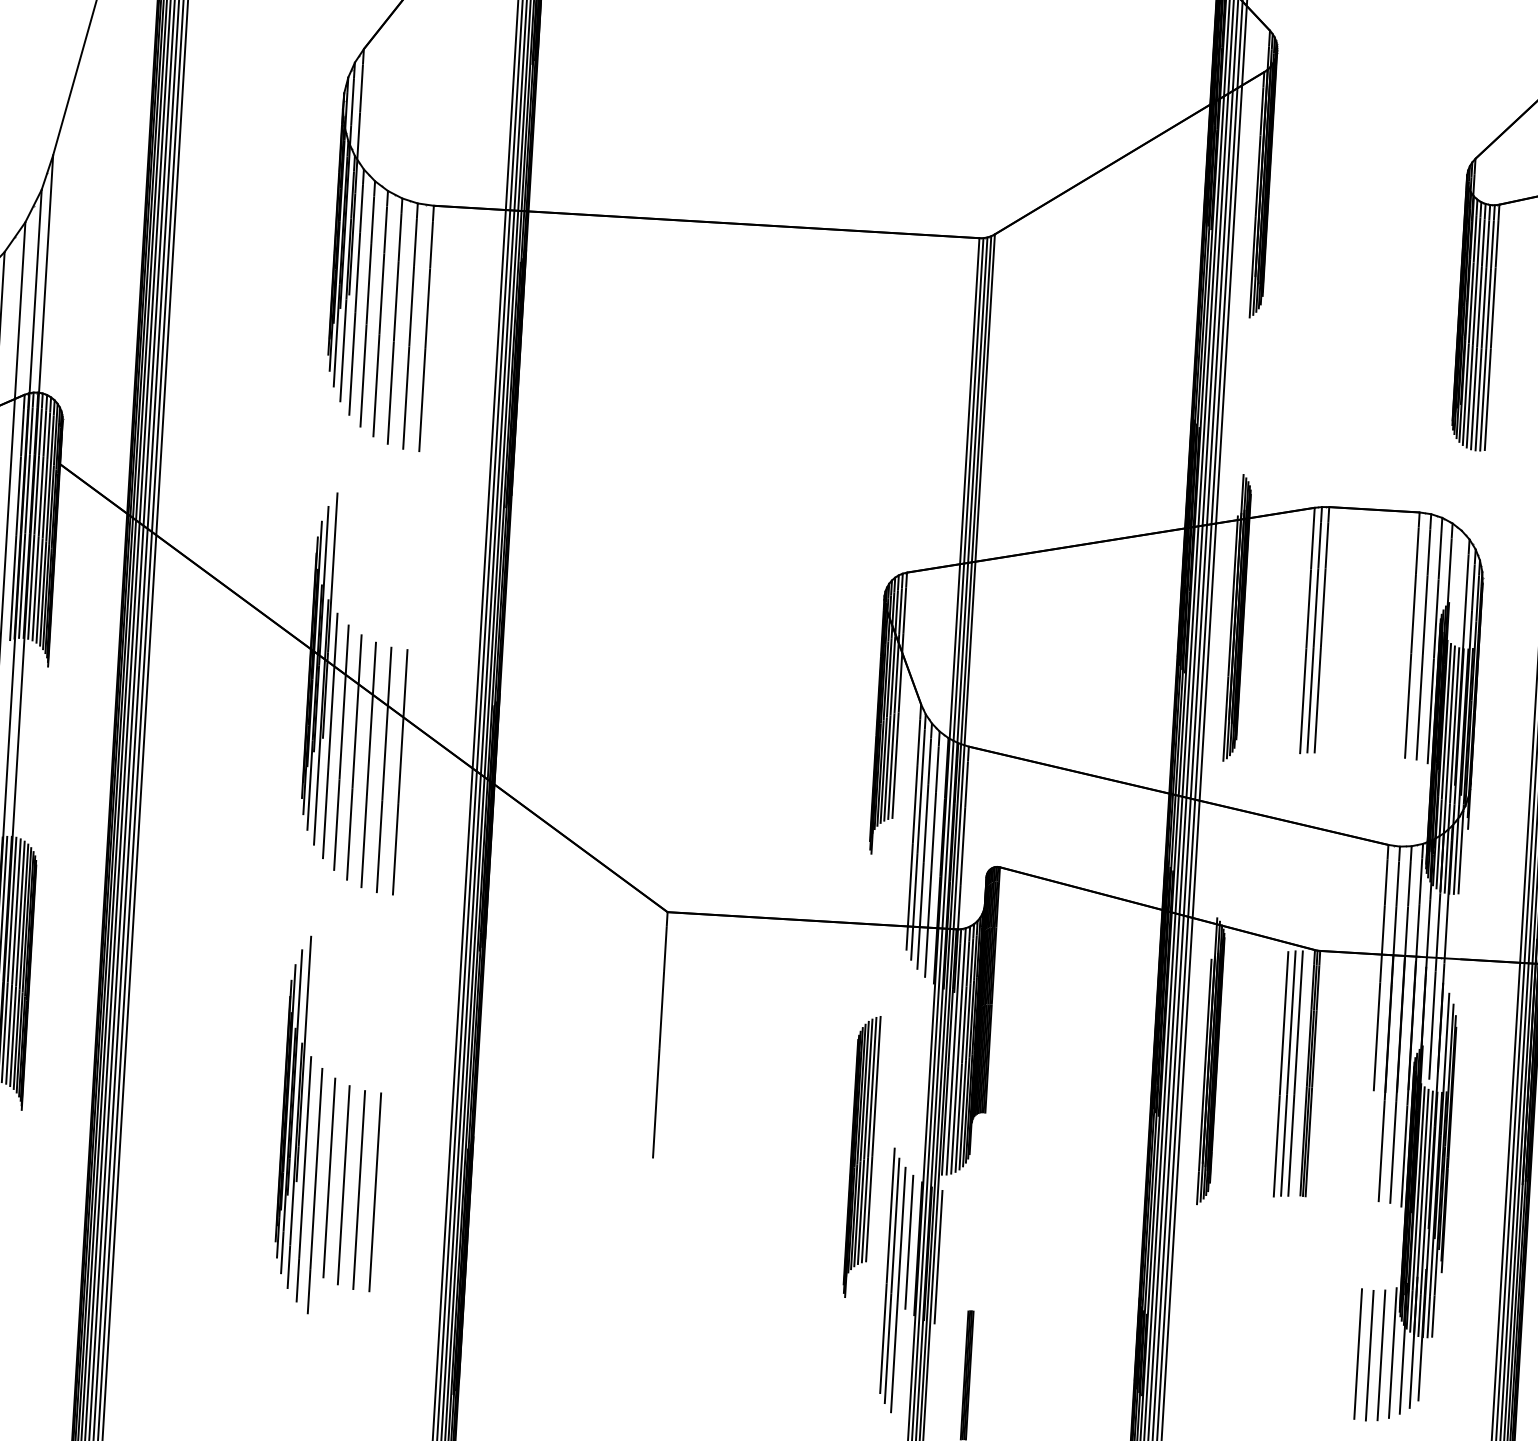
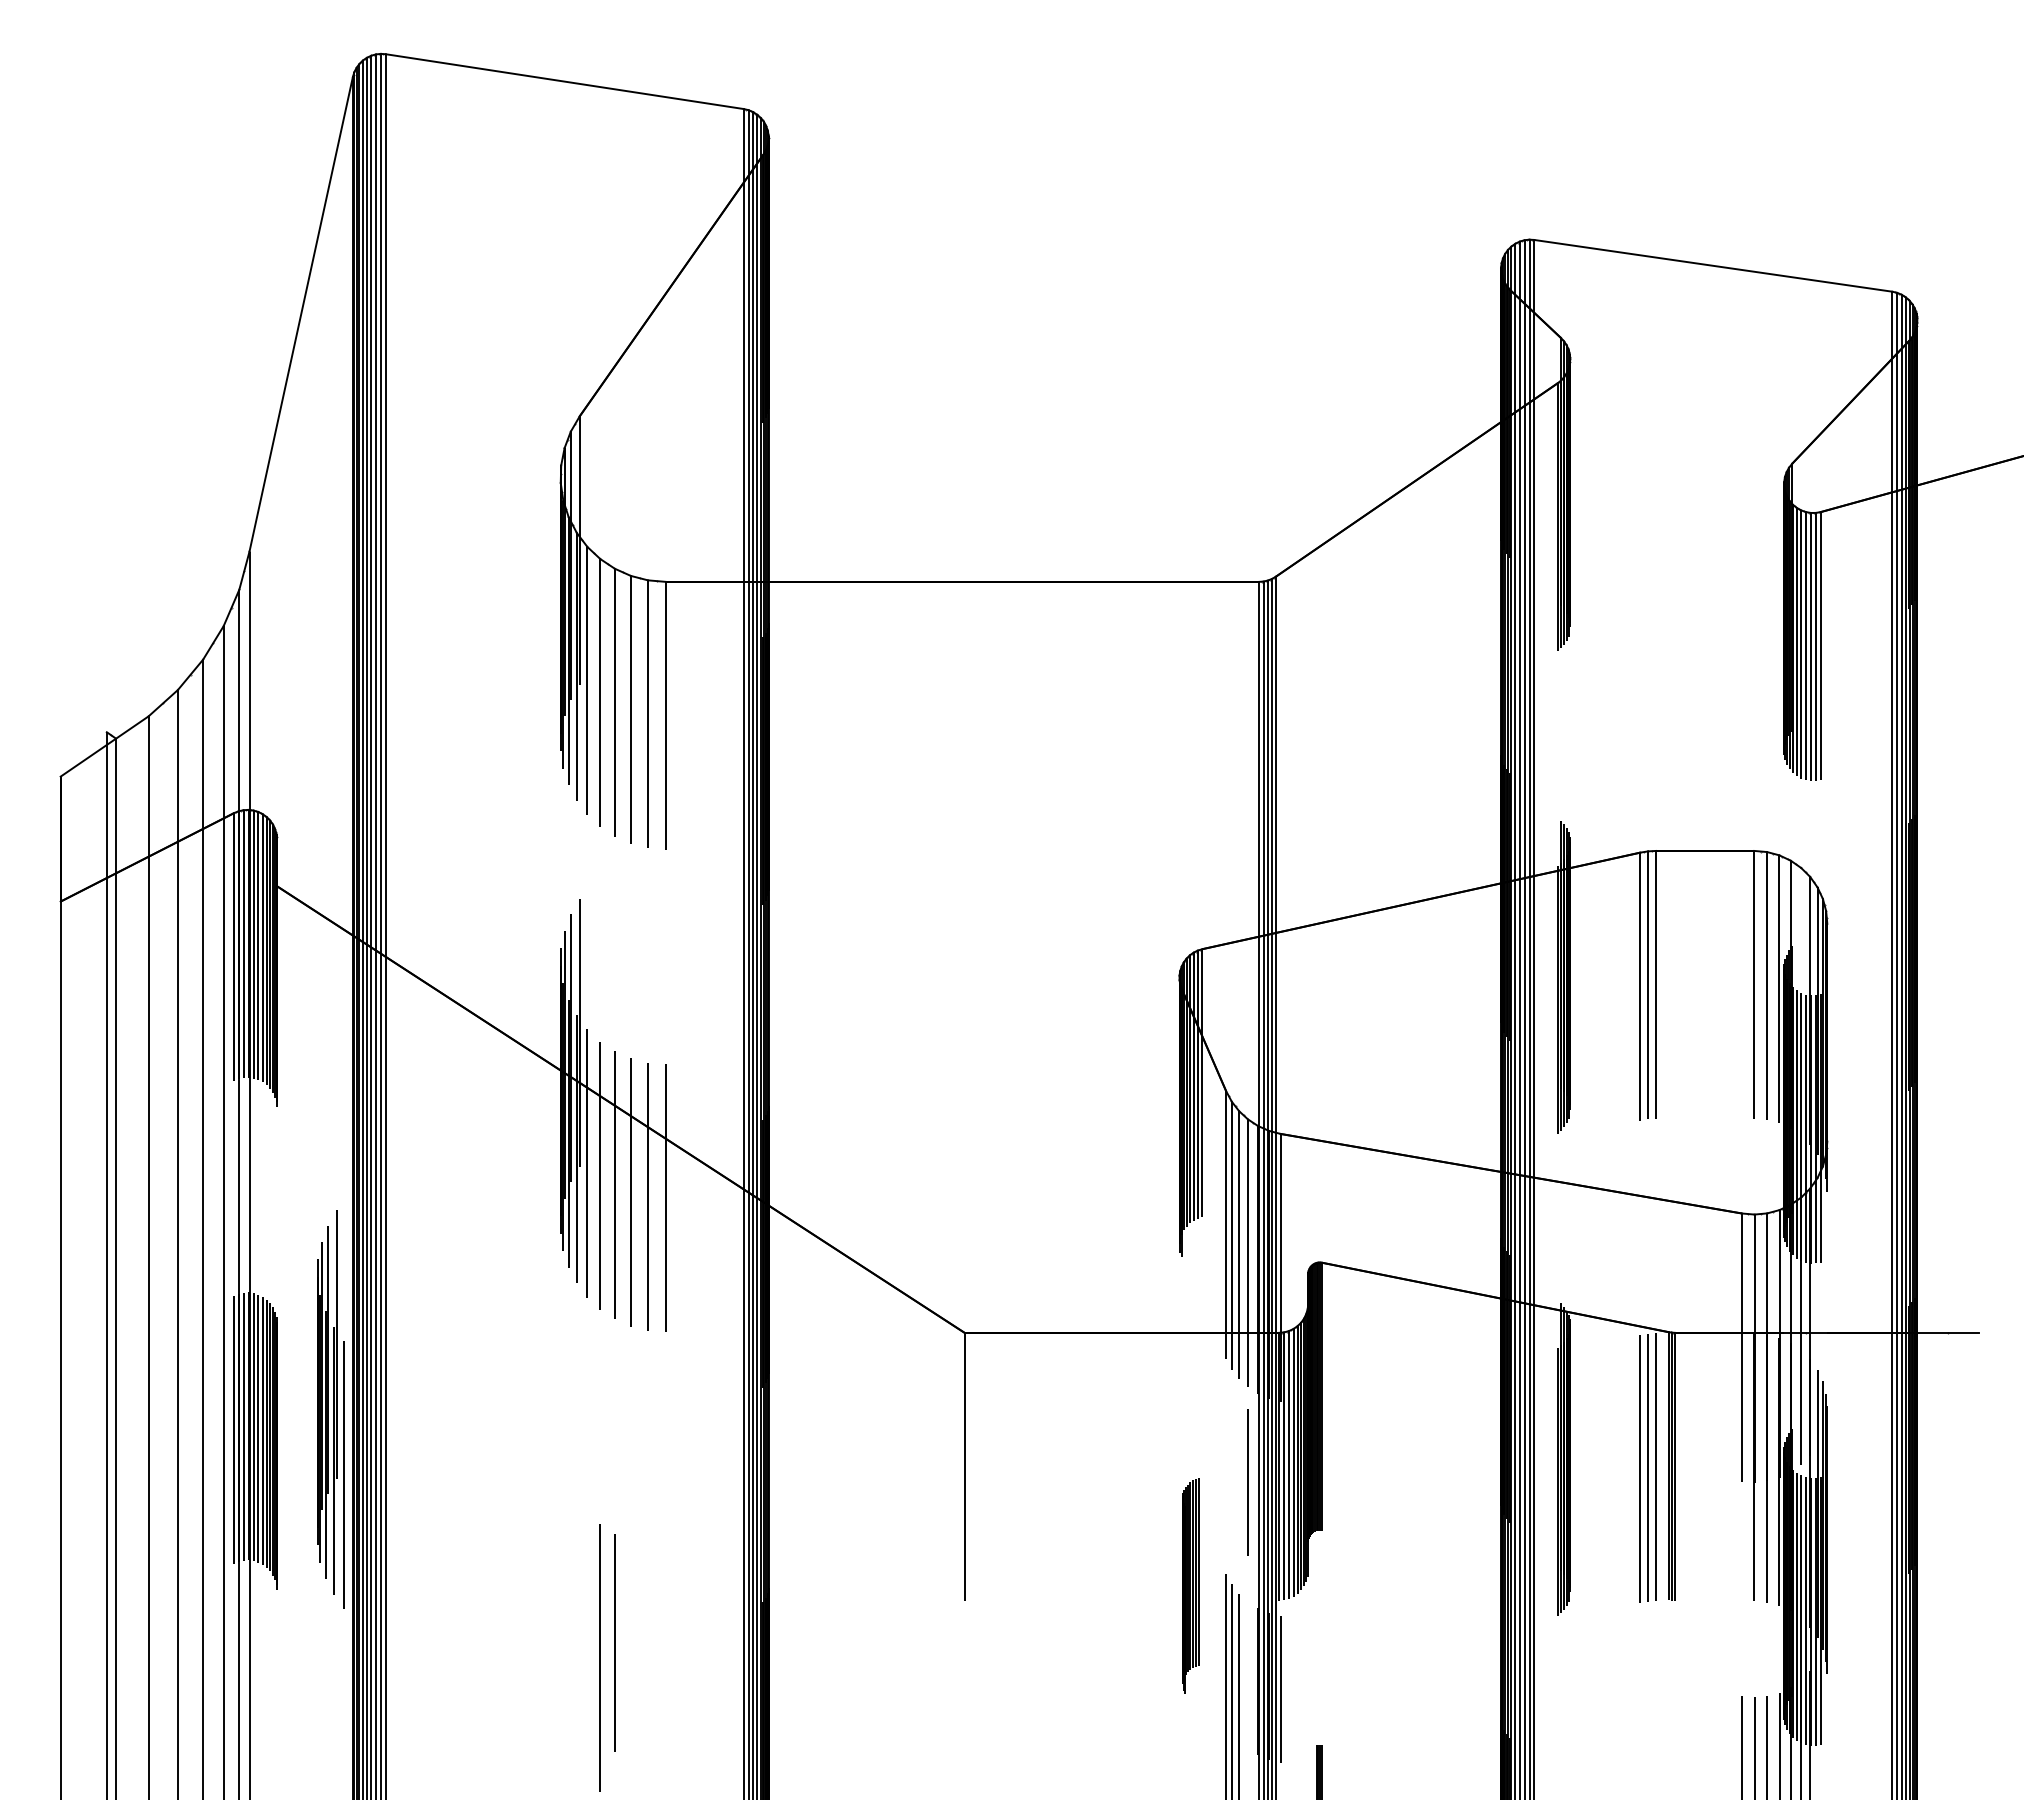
part: (294, 1118) -> (330, 1409), moved
part: (861, 1156) -> (1190, 1585), size x0.7
line: (343, 1184) -> (630, 1649), removed
line: (359, 1189) -> (648, 1653), removed
line: (375, 1192) -> (665, 1655), removed
line: (908, 1242) -> (1247, 1482), moved

